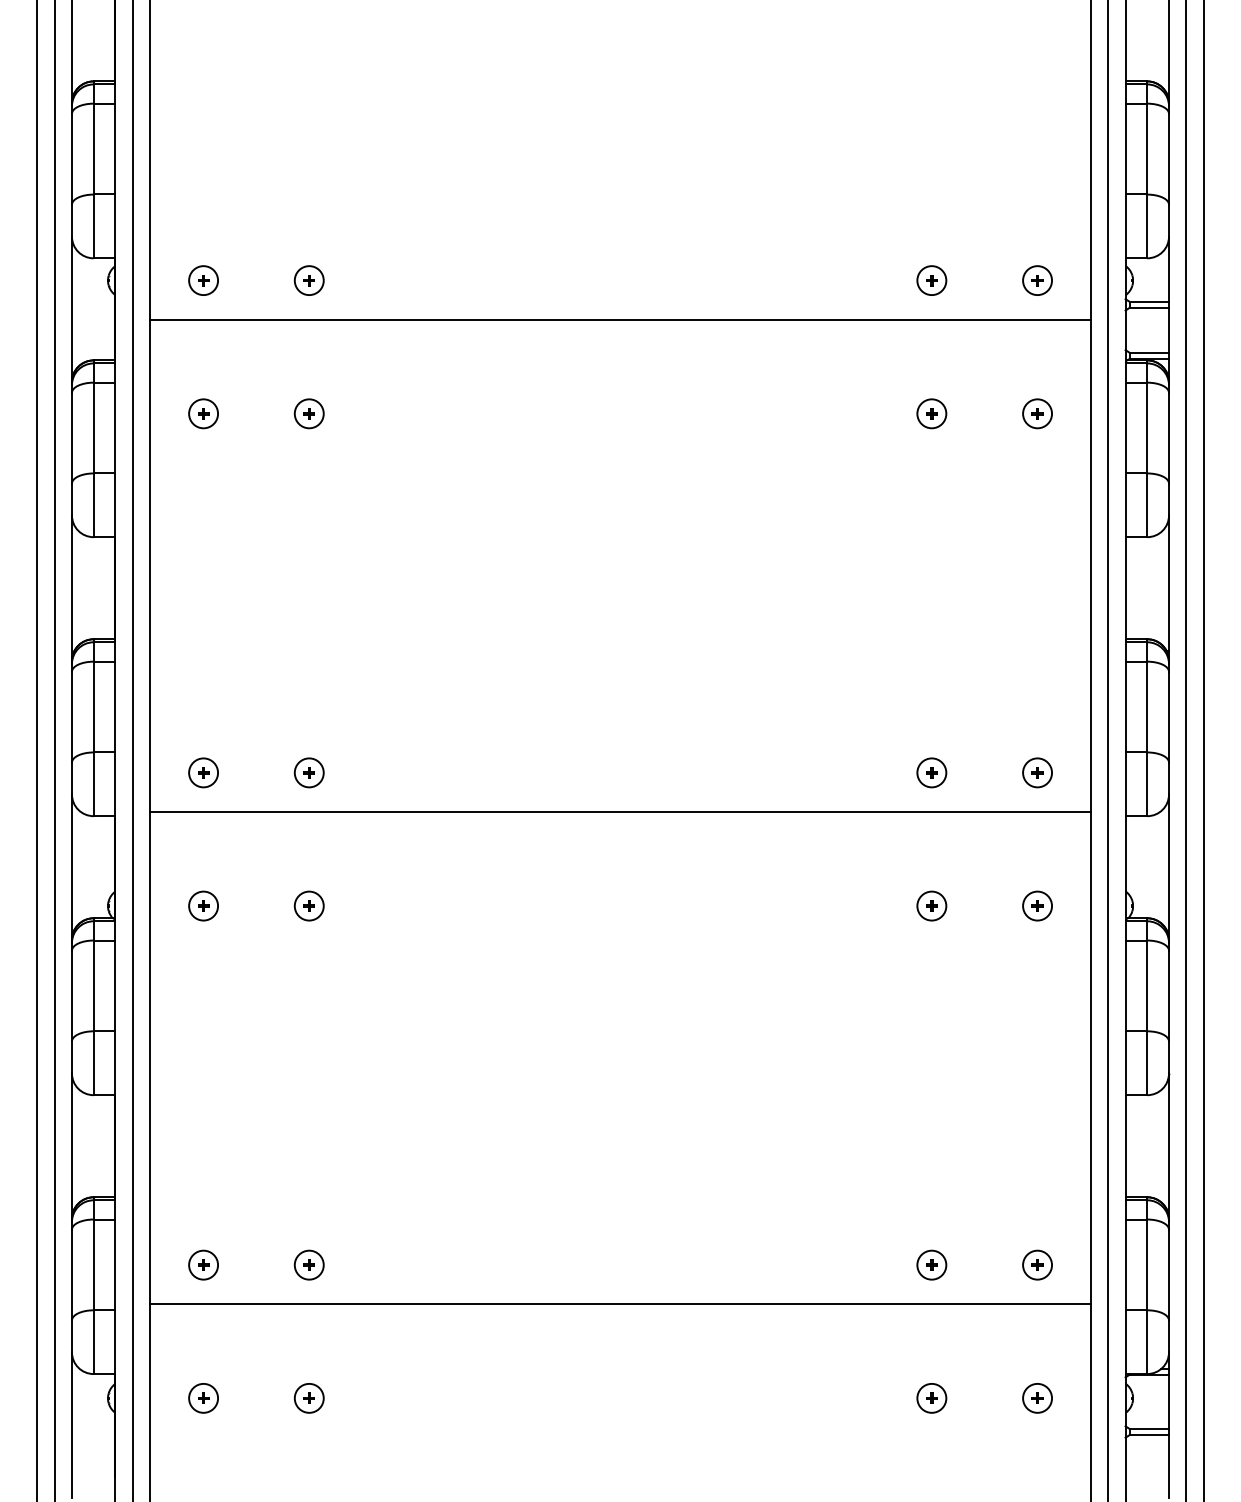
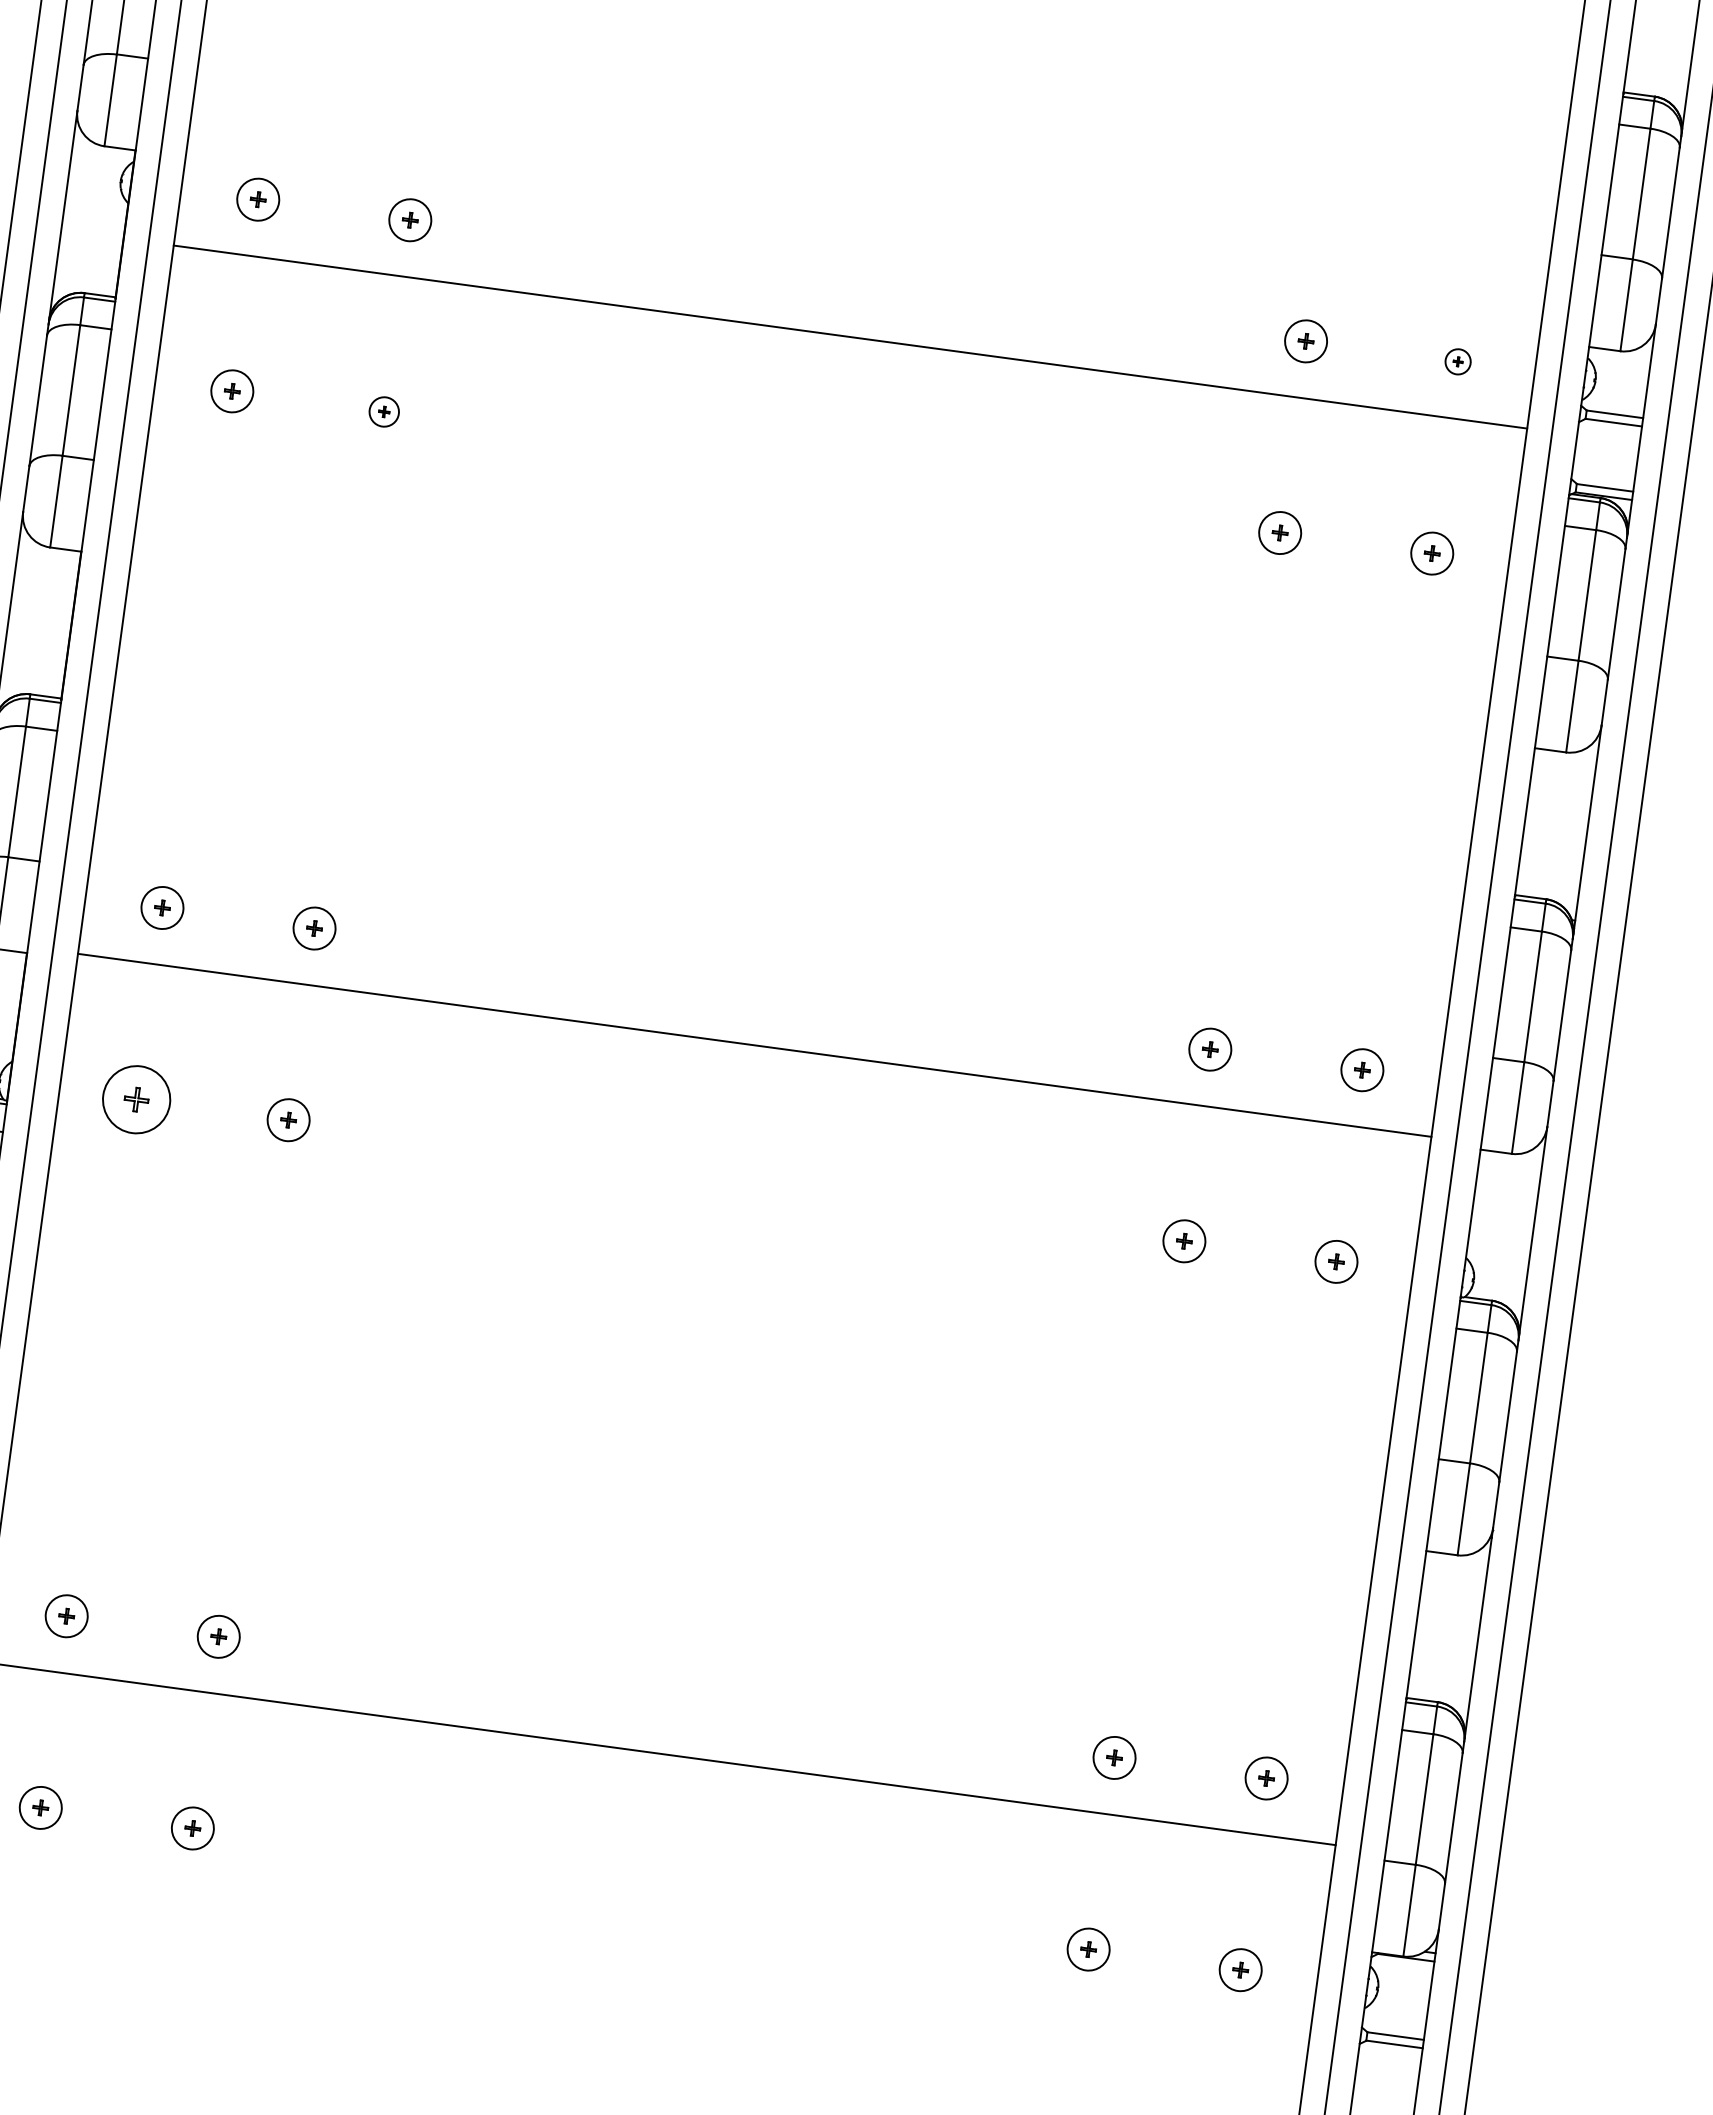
part: (1037, 280) -> (1458, 361), size x0.6
part: (308, 413) -> (383, 411), size x0.7
part: (203, 905) -> (136, 1098), size x1.6

